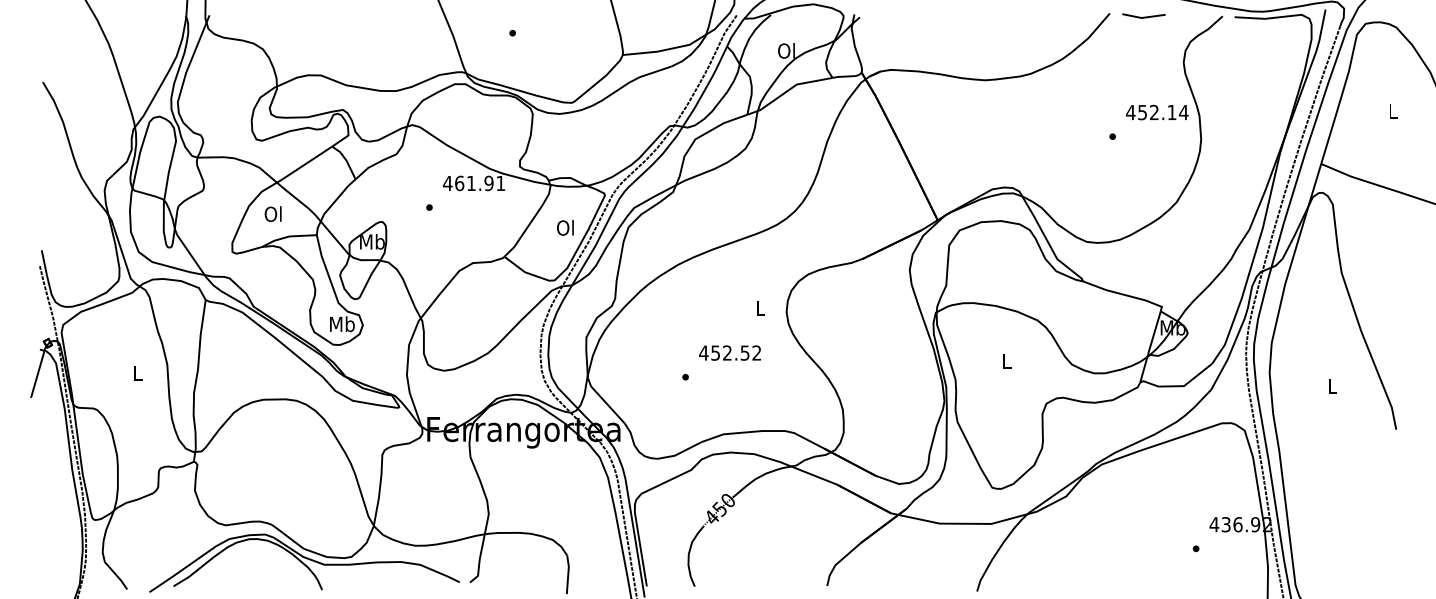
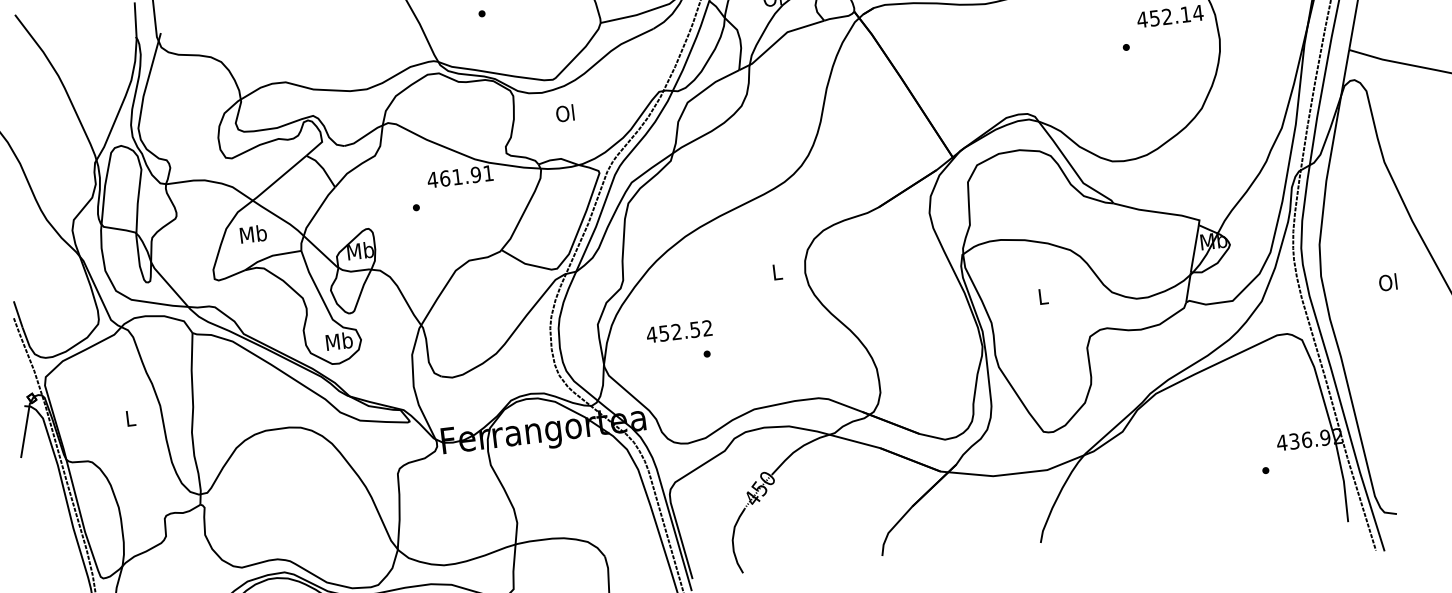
text: (273, 213) -> (253, 233), Ol -> Mb
text: (565, 227) -> (565, 113), moved
text: (729, 352) -> (678, 331), moved
text: (1331, 386) -> (1387, 282), L -> Ol

